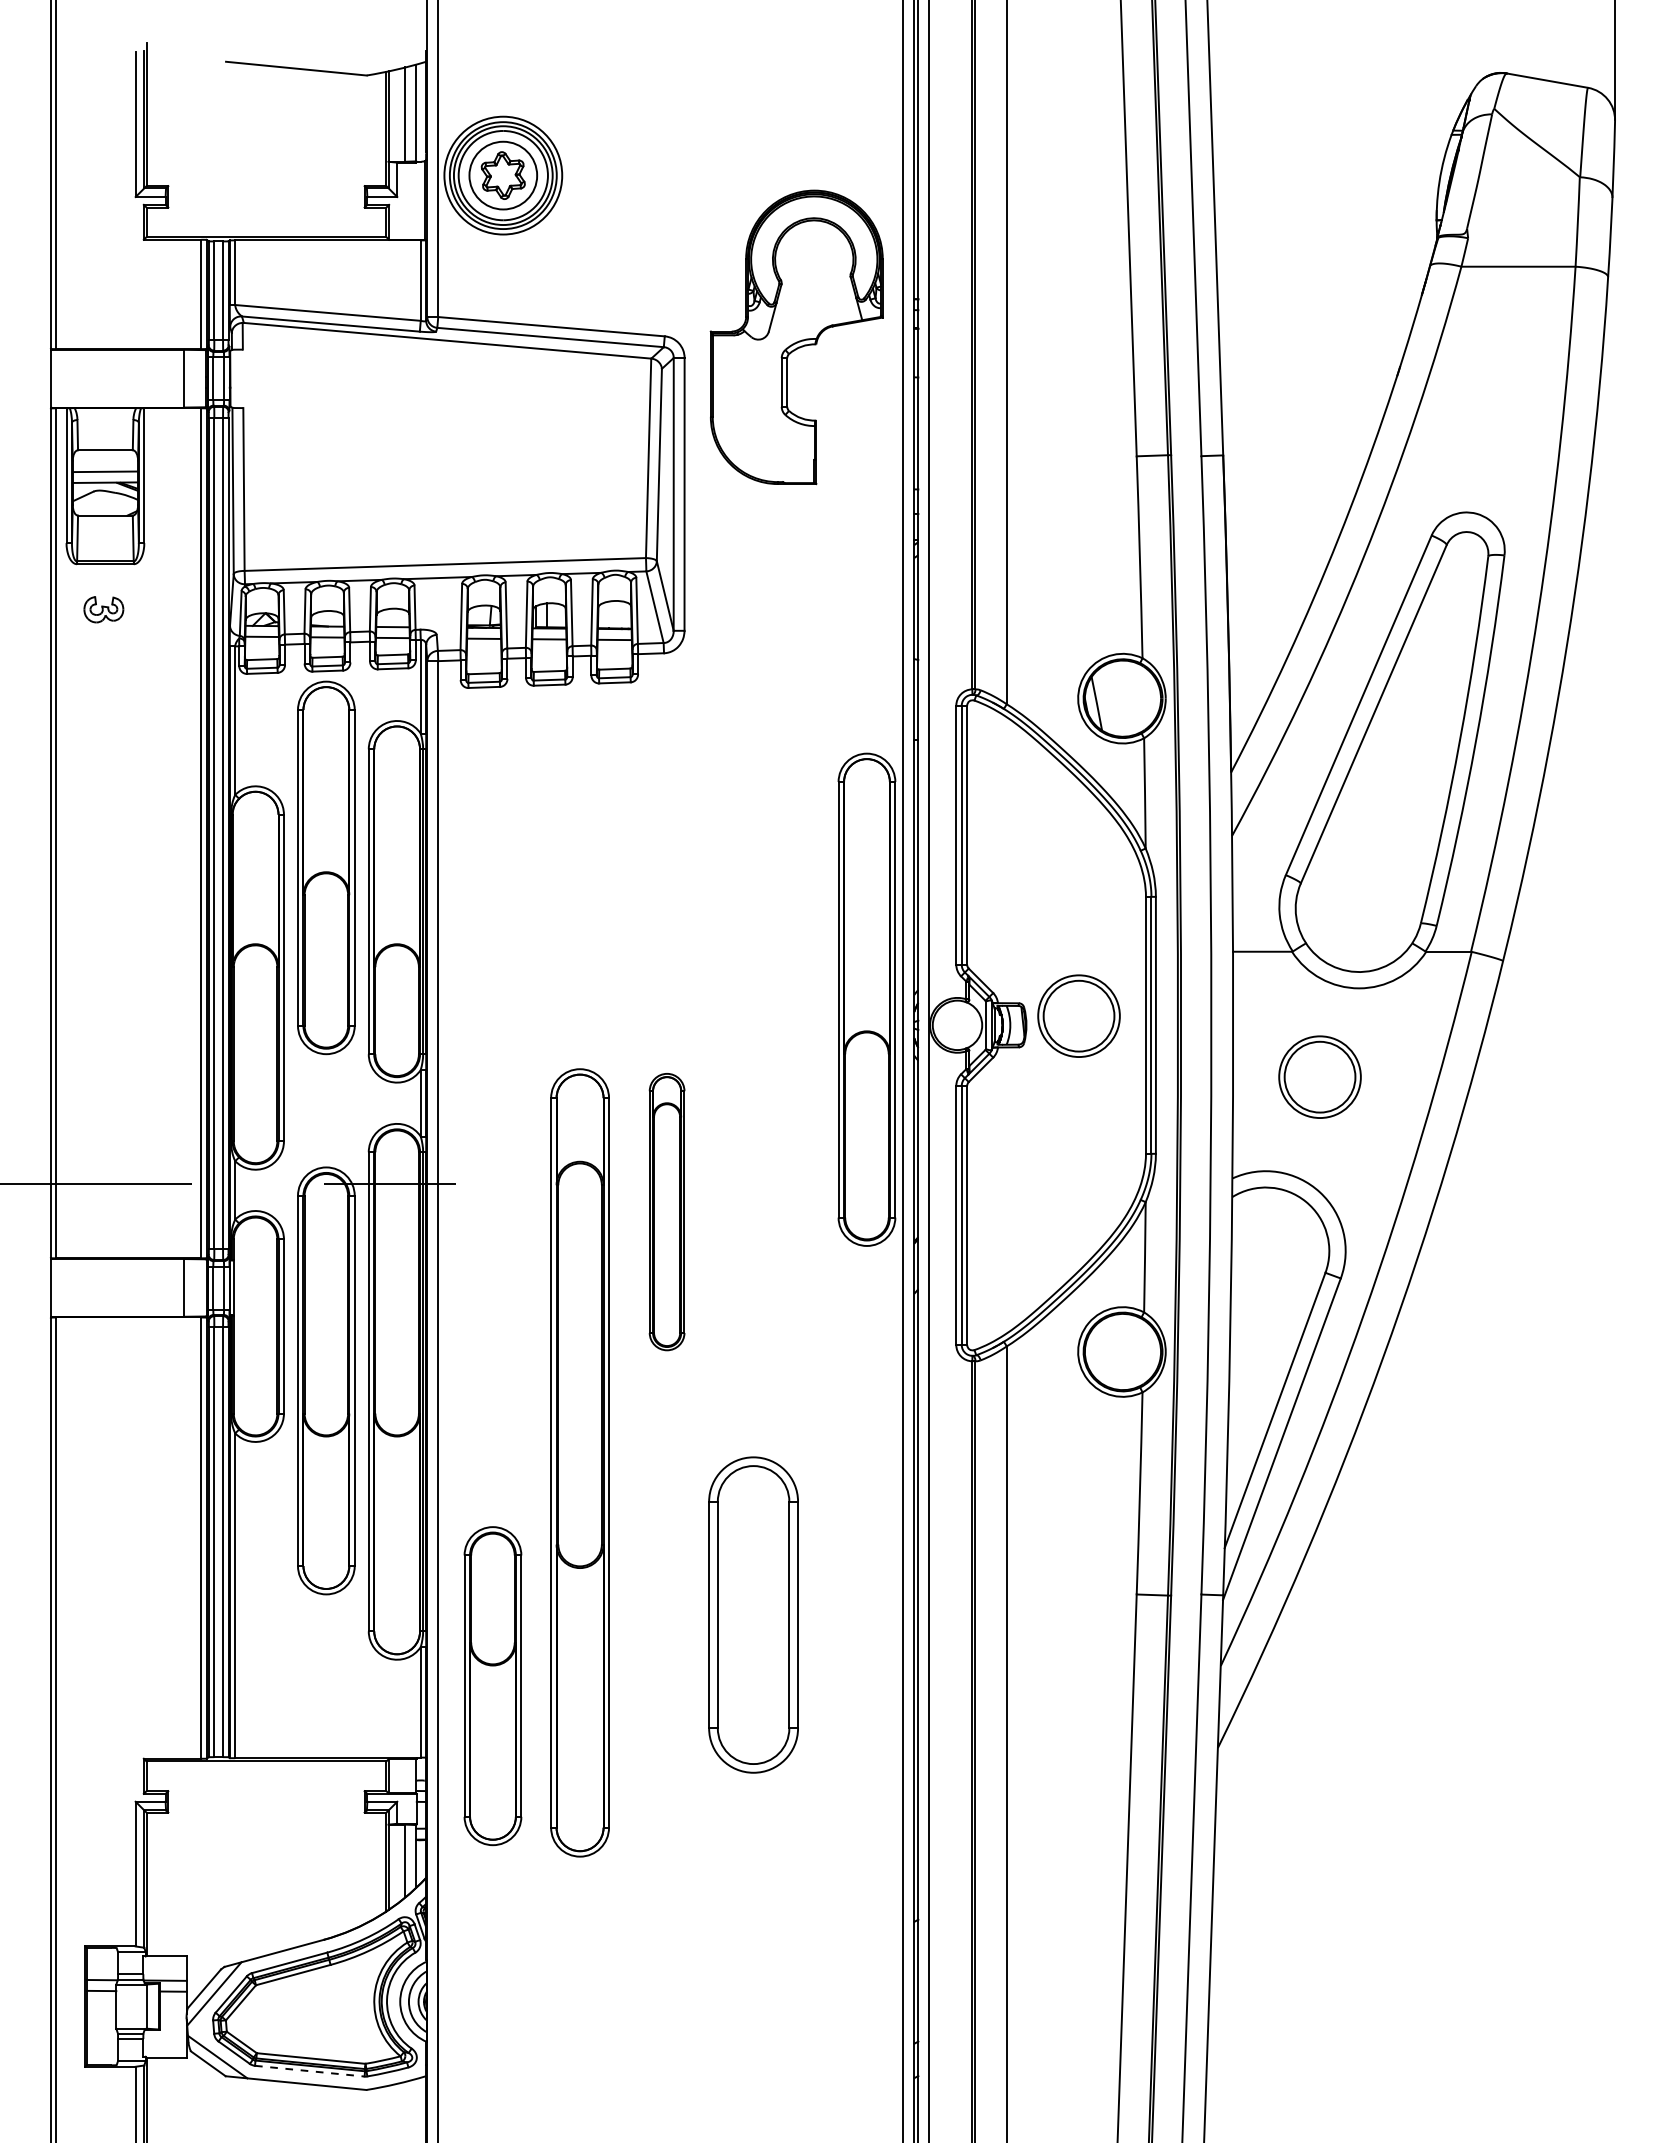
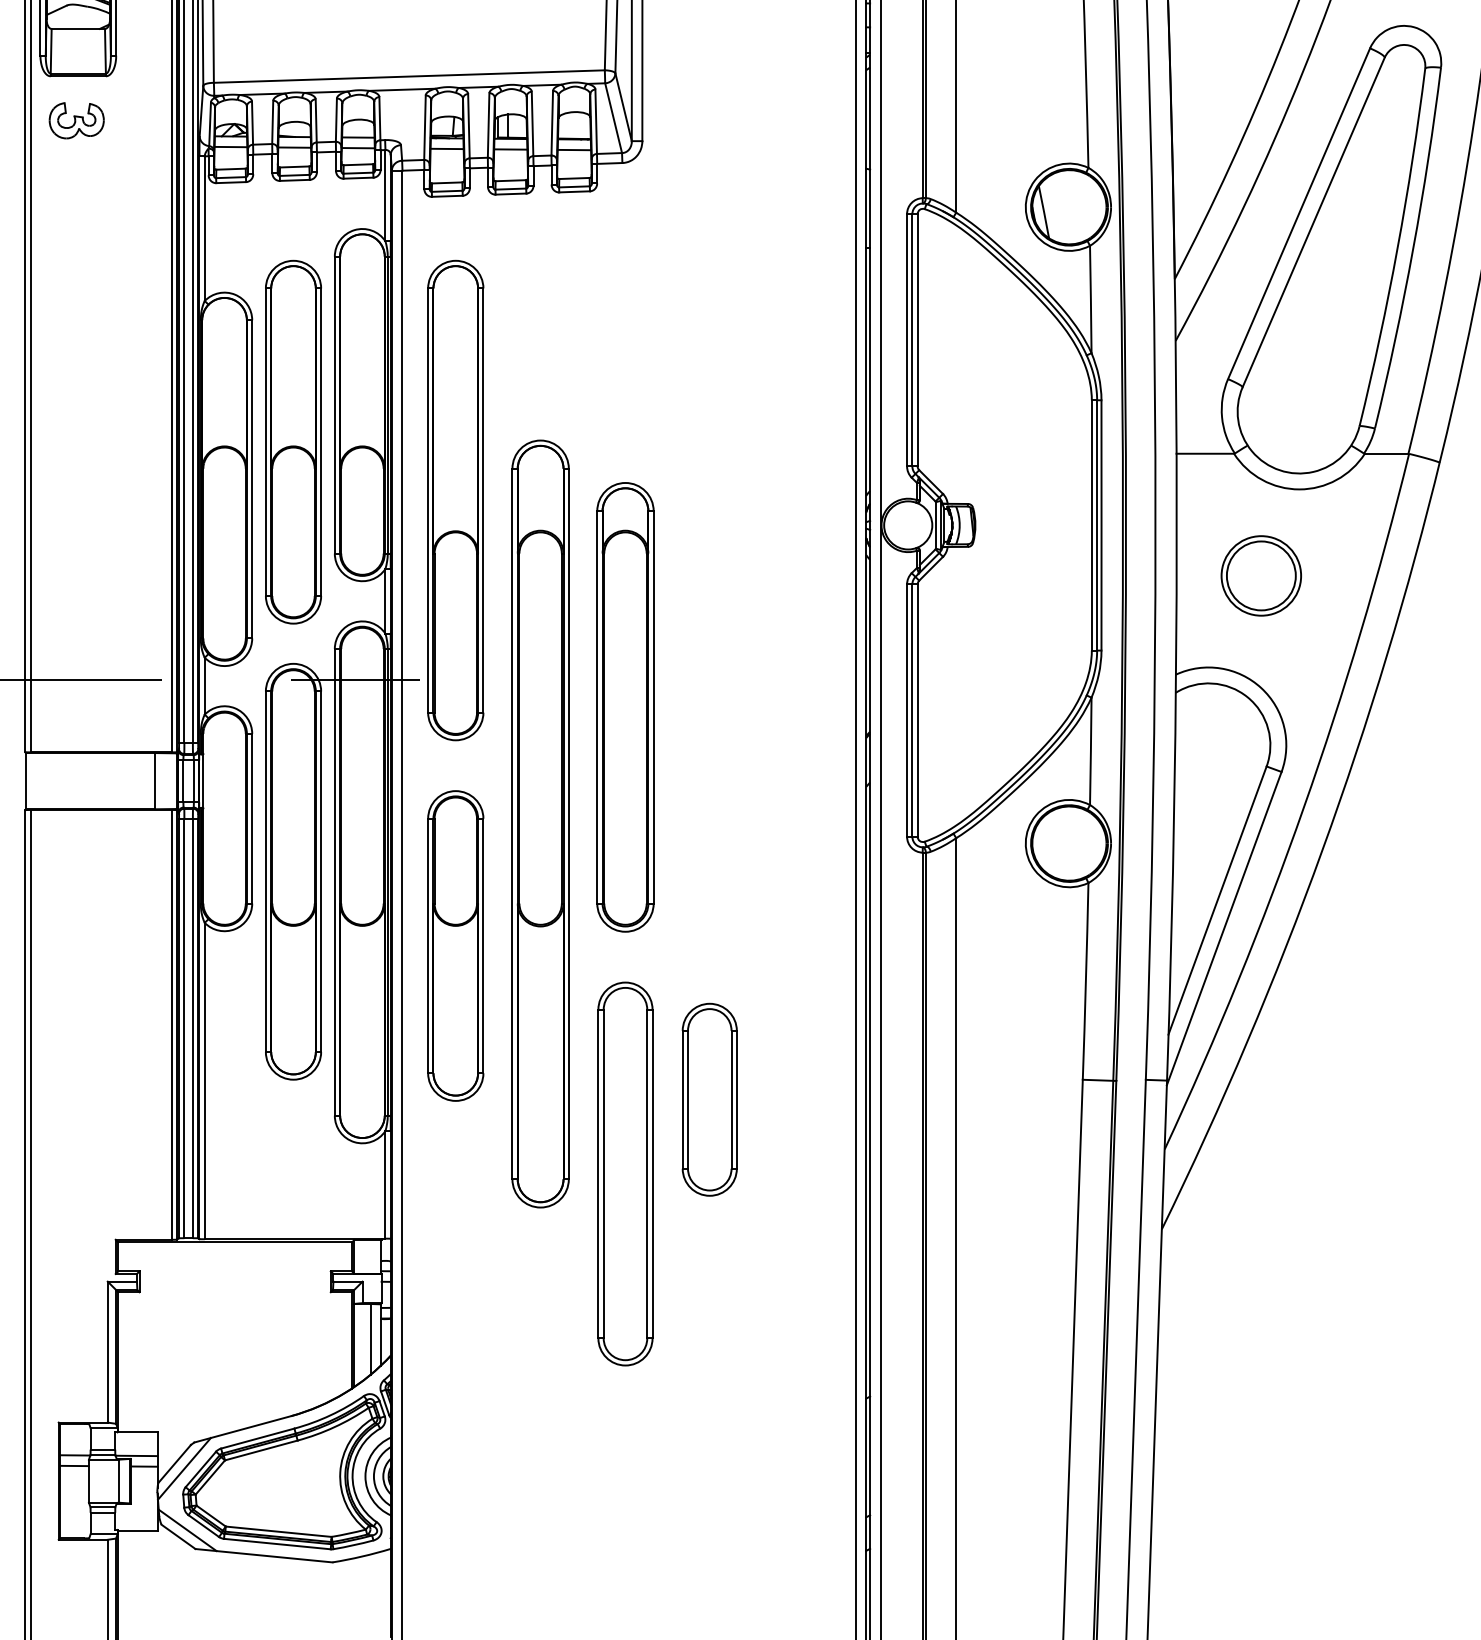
part: (103, 609) -> (76, 120), size x1.43
part: (326, 867) -> (293, 441), moved
part: (866, 999) -> (455, 500), moved
part: (1078, 1015) -> (1026, 515), removed
part: (666, 1211) -> (624, 706), size x1.67
part: (579, 1462) -> (540, 823), moved
part: (753, 1614) -> (709, 1099), size x0.62
part: (492, 1686) -> (455, 946), moved
part: (666, 1690) -> (624, 1173), added
line: (310, 2071) -> (278, 1544), dashed -> solid

